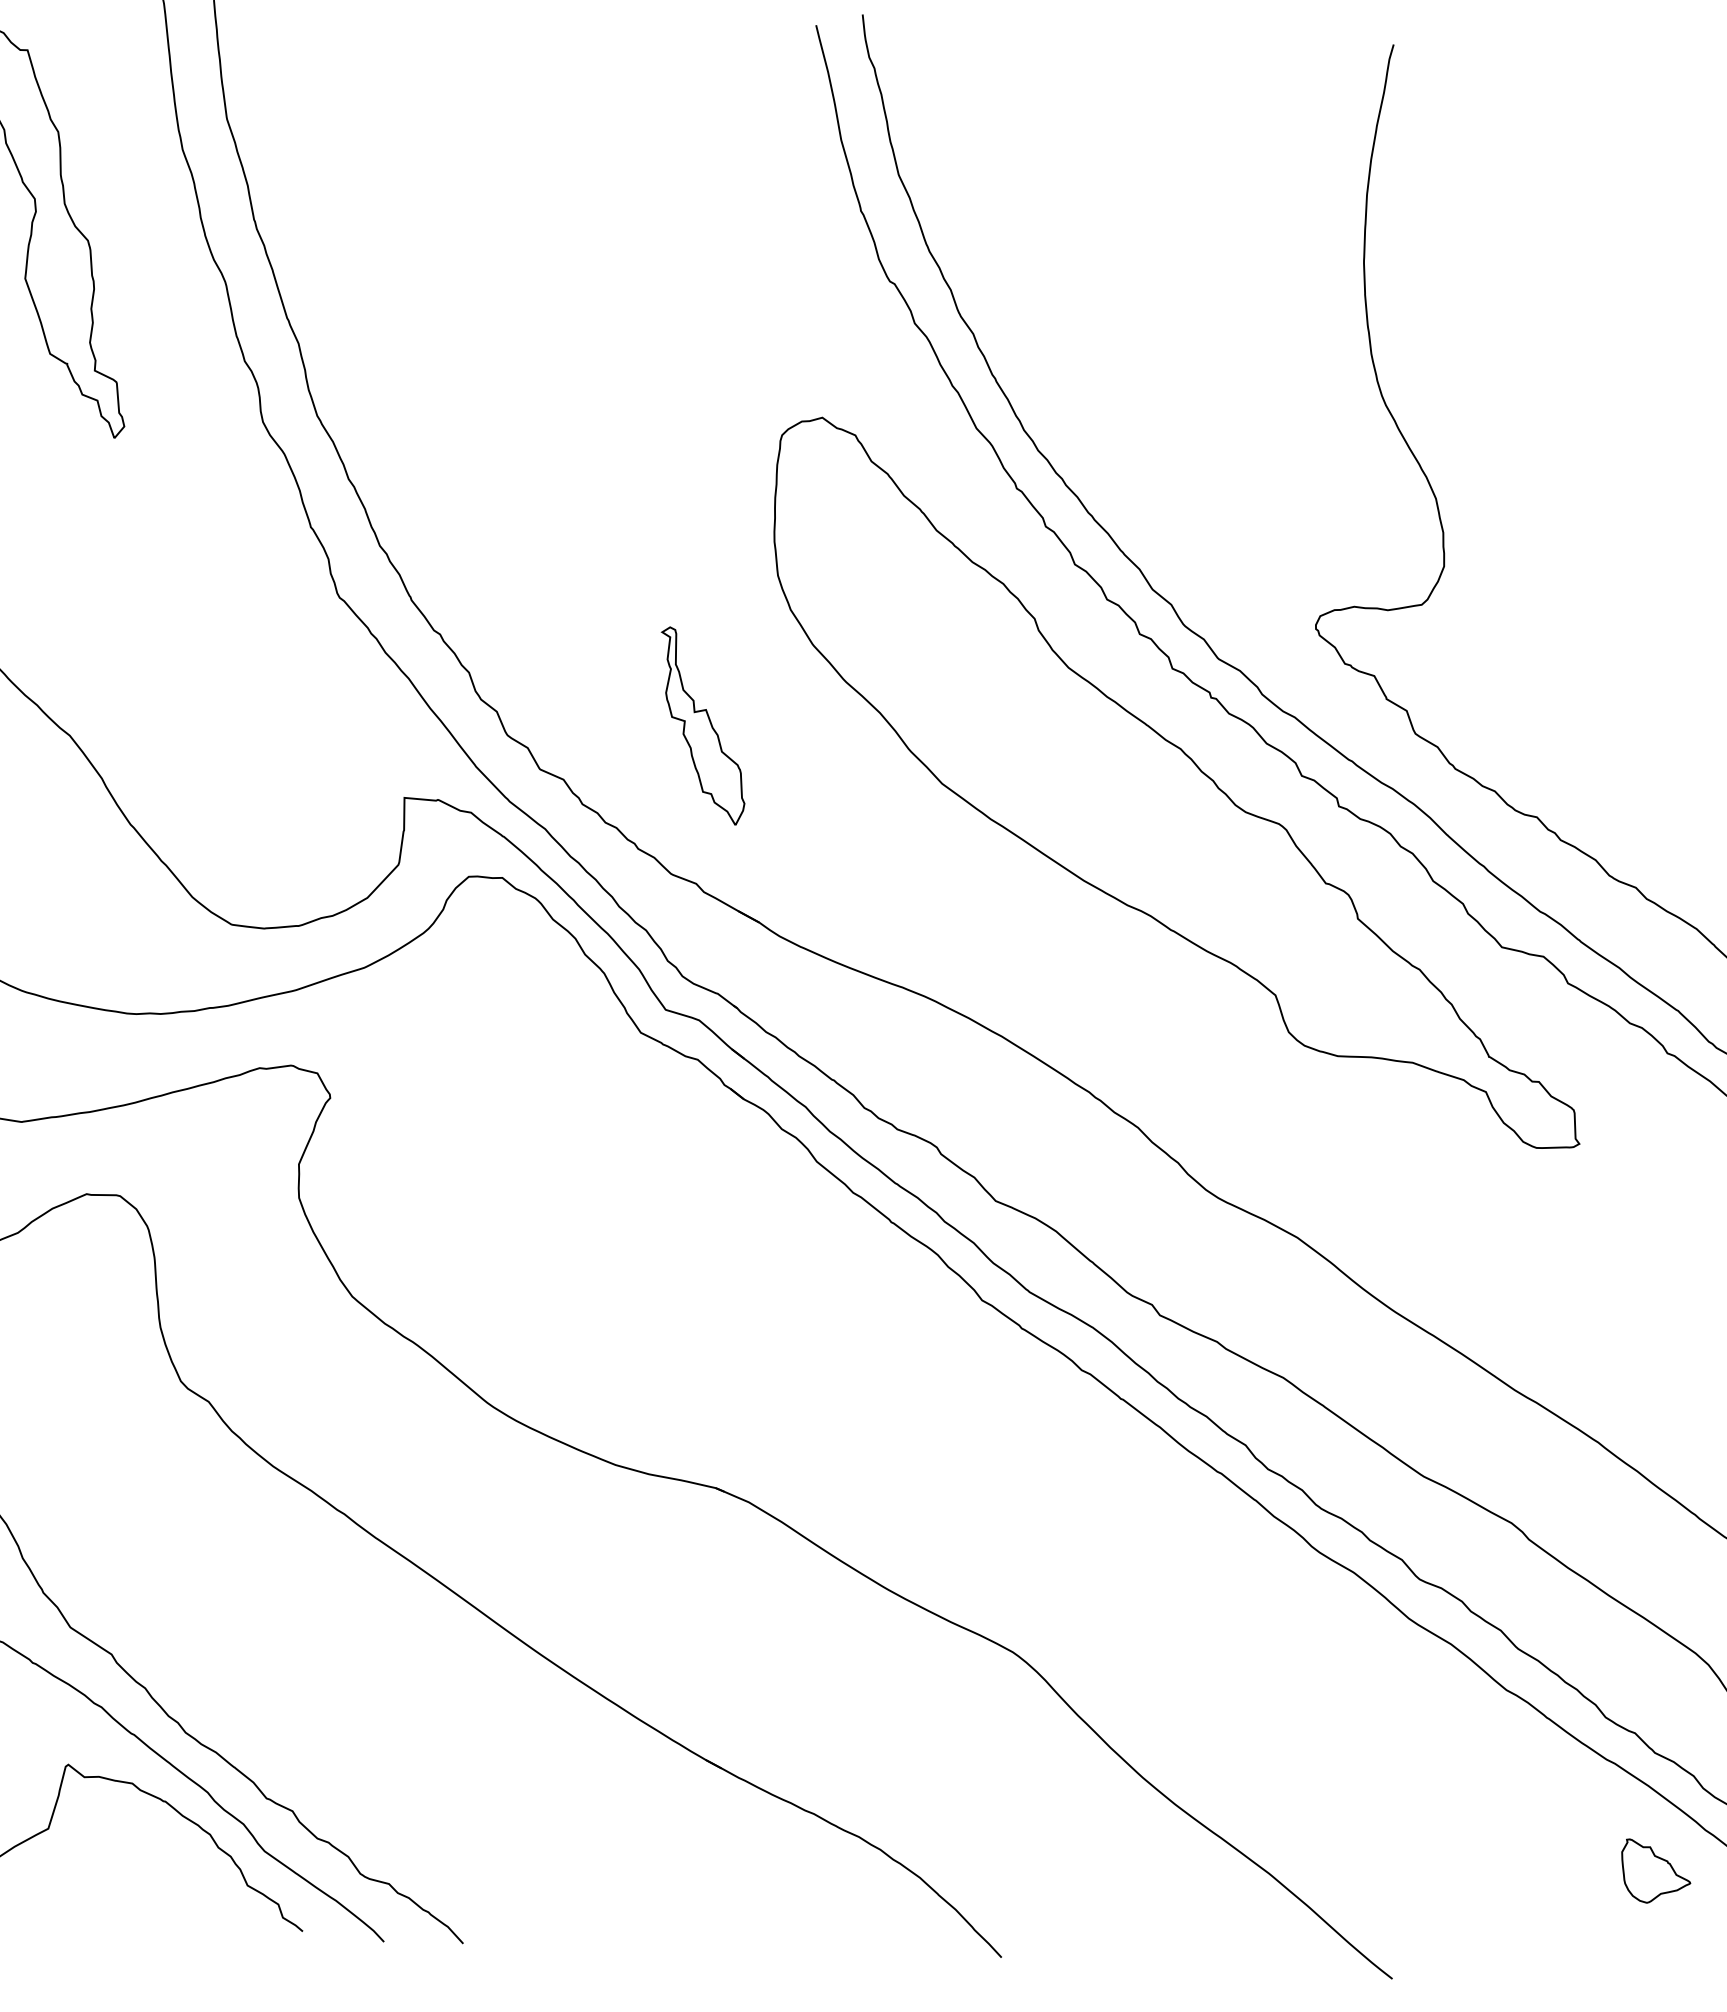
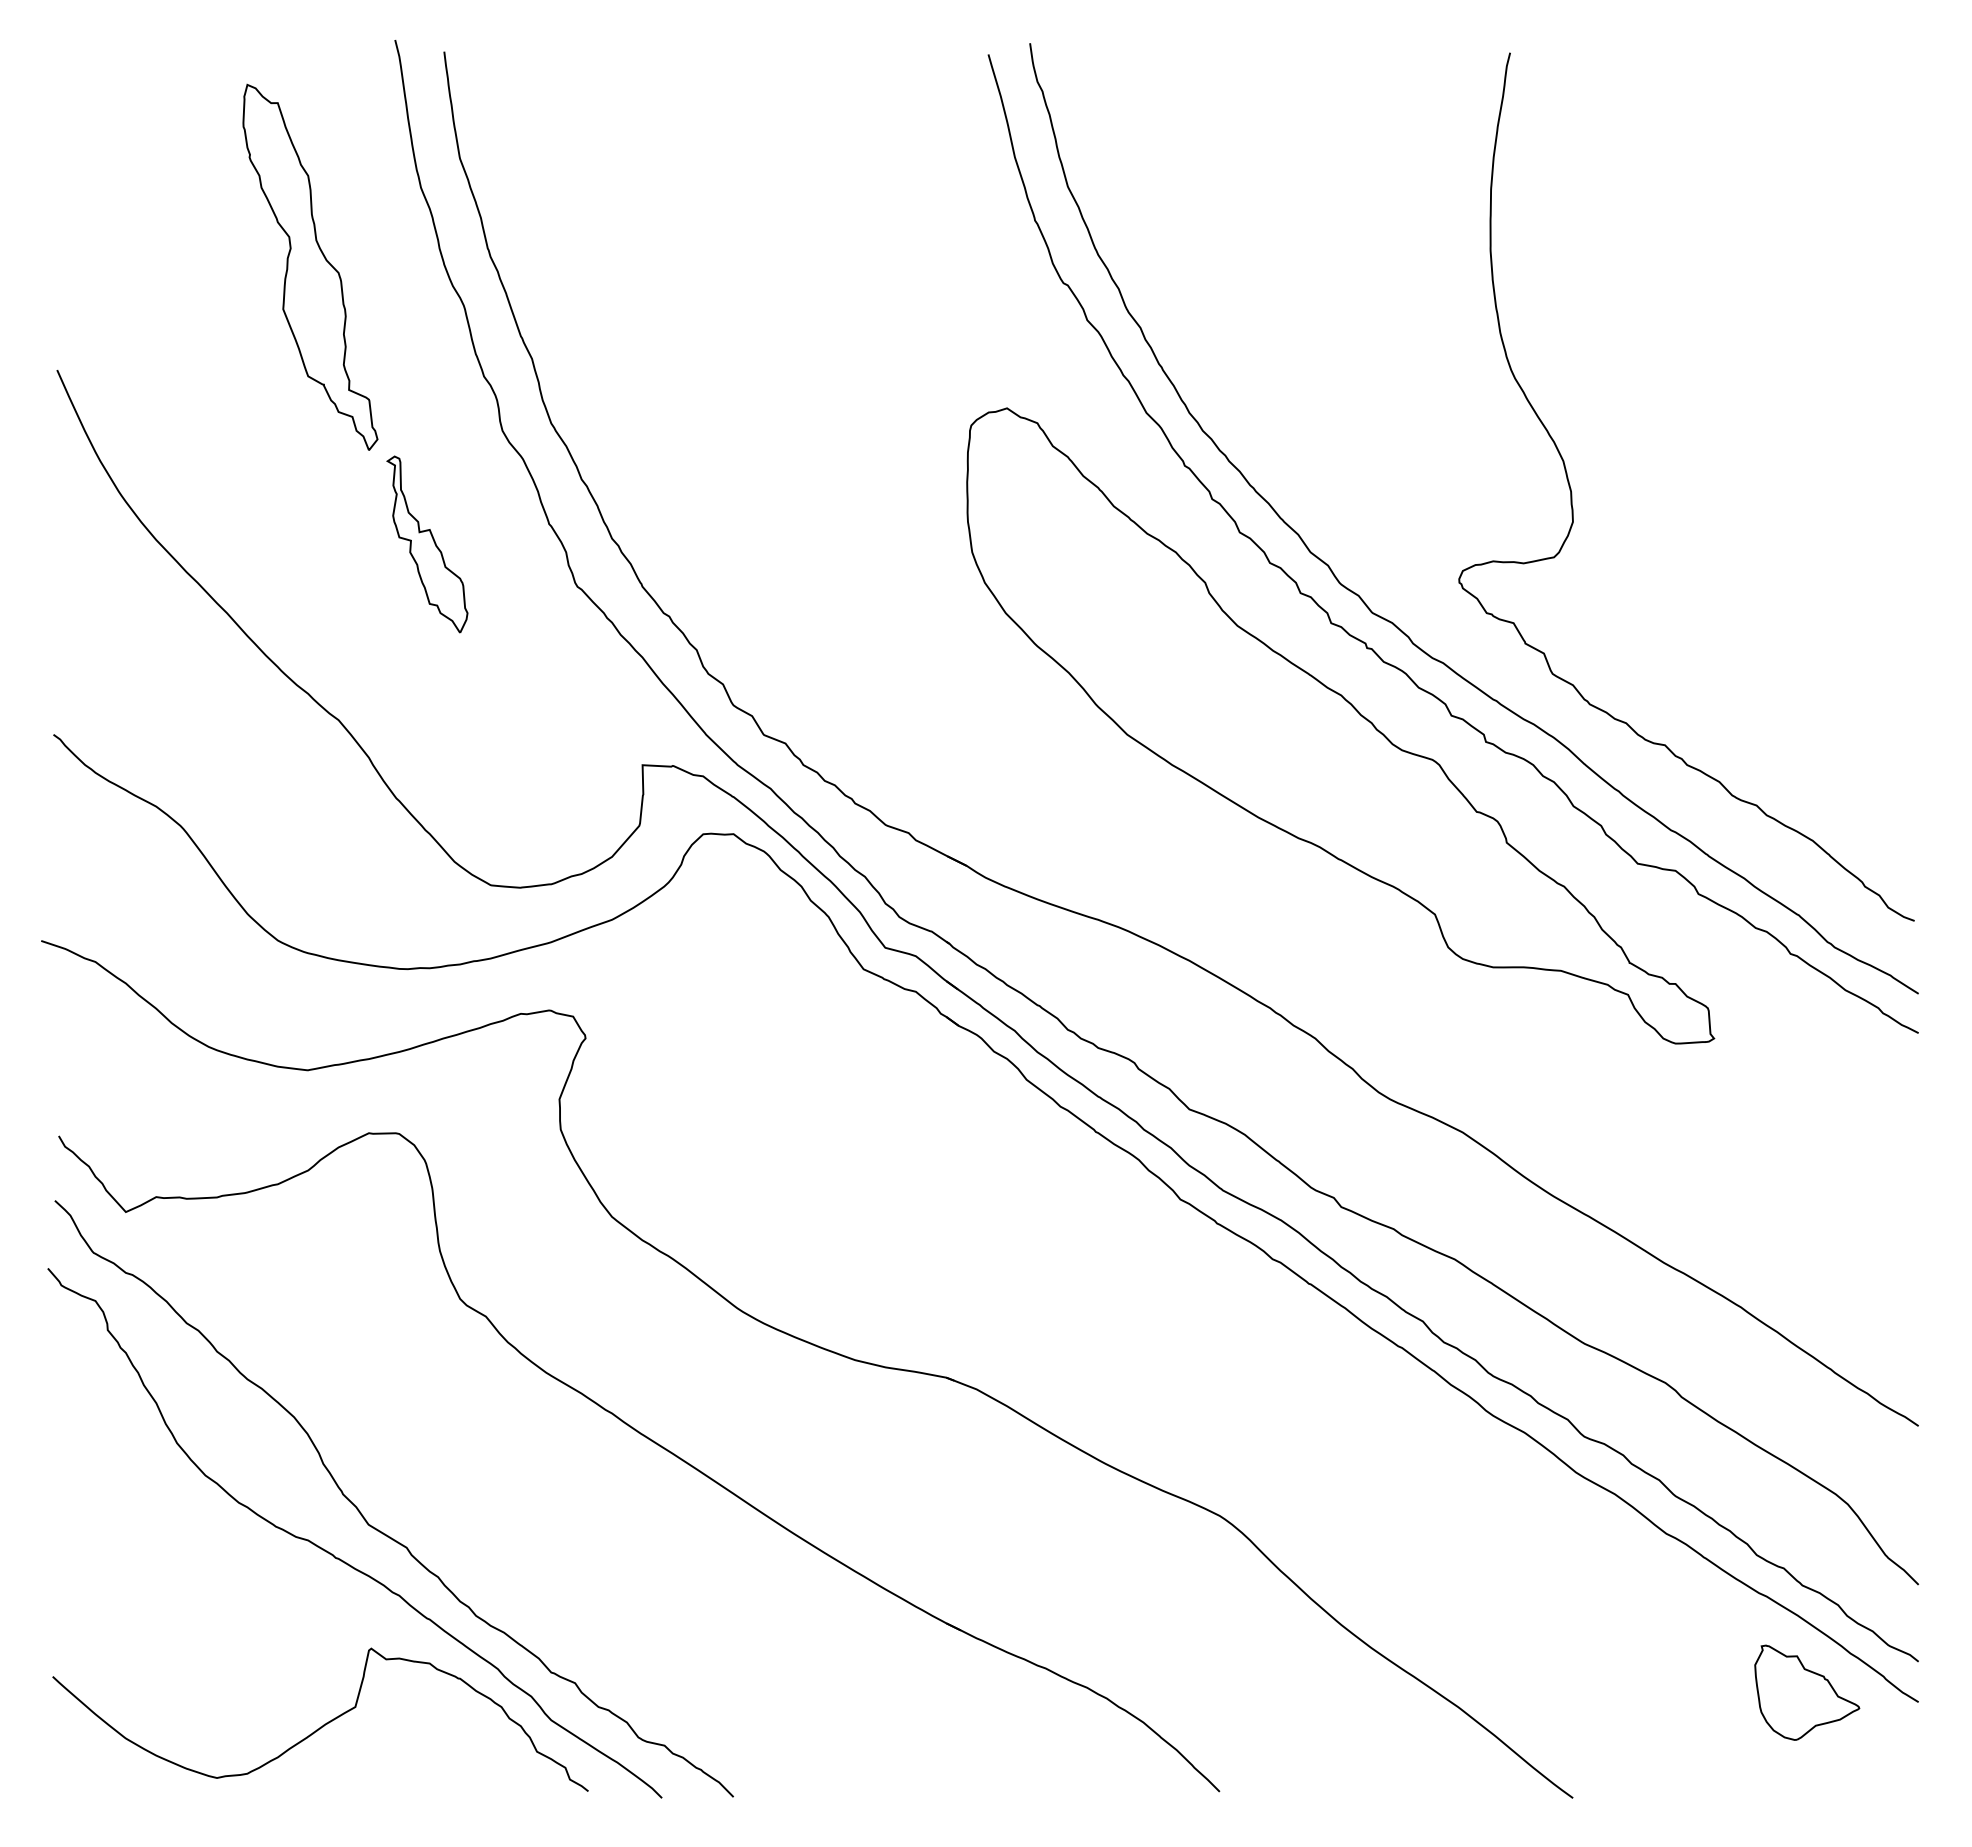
part: (702, 726) -> (427, 544), moved
part: (1656, 1871) -> (1807, 1692), size x1.67

